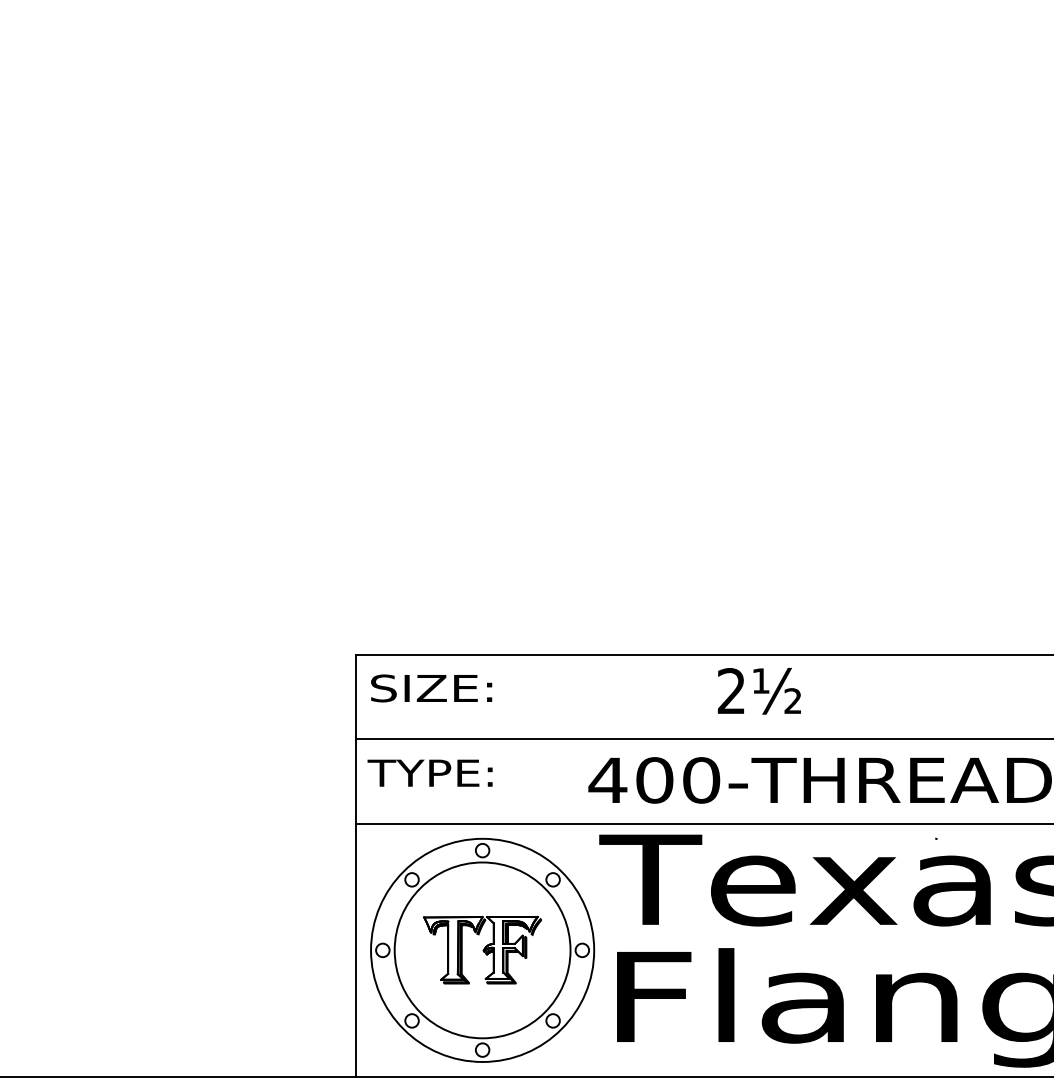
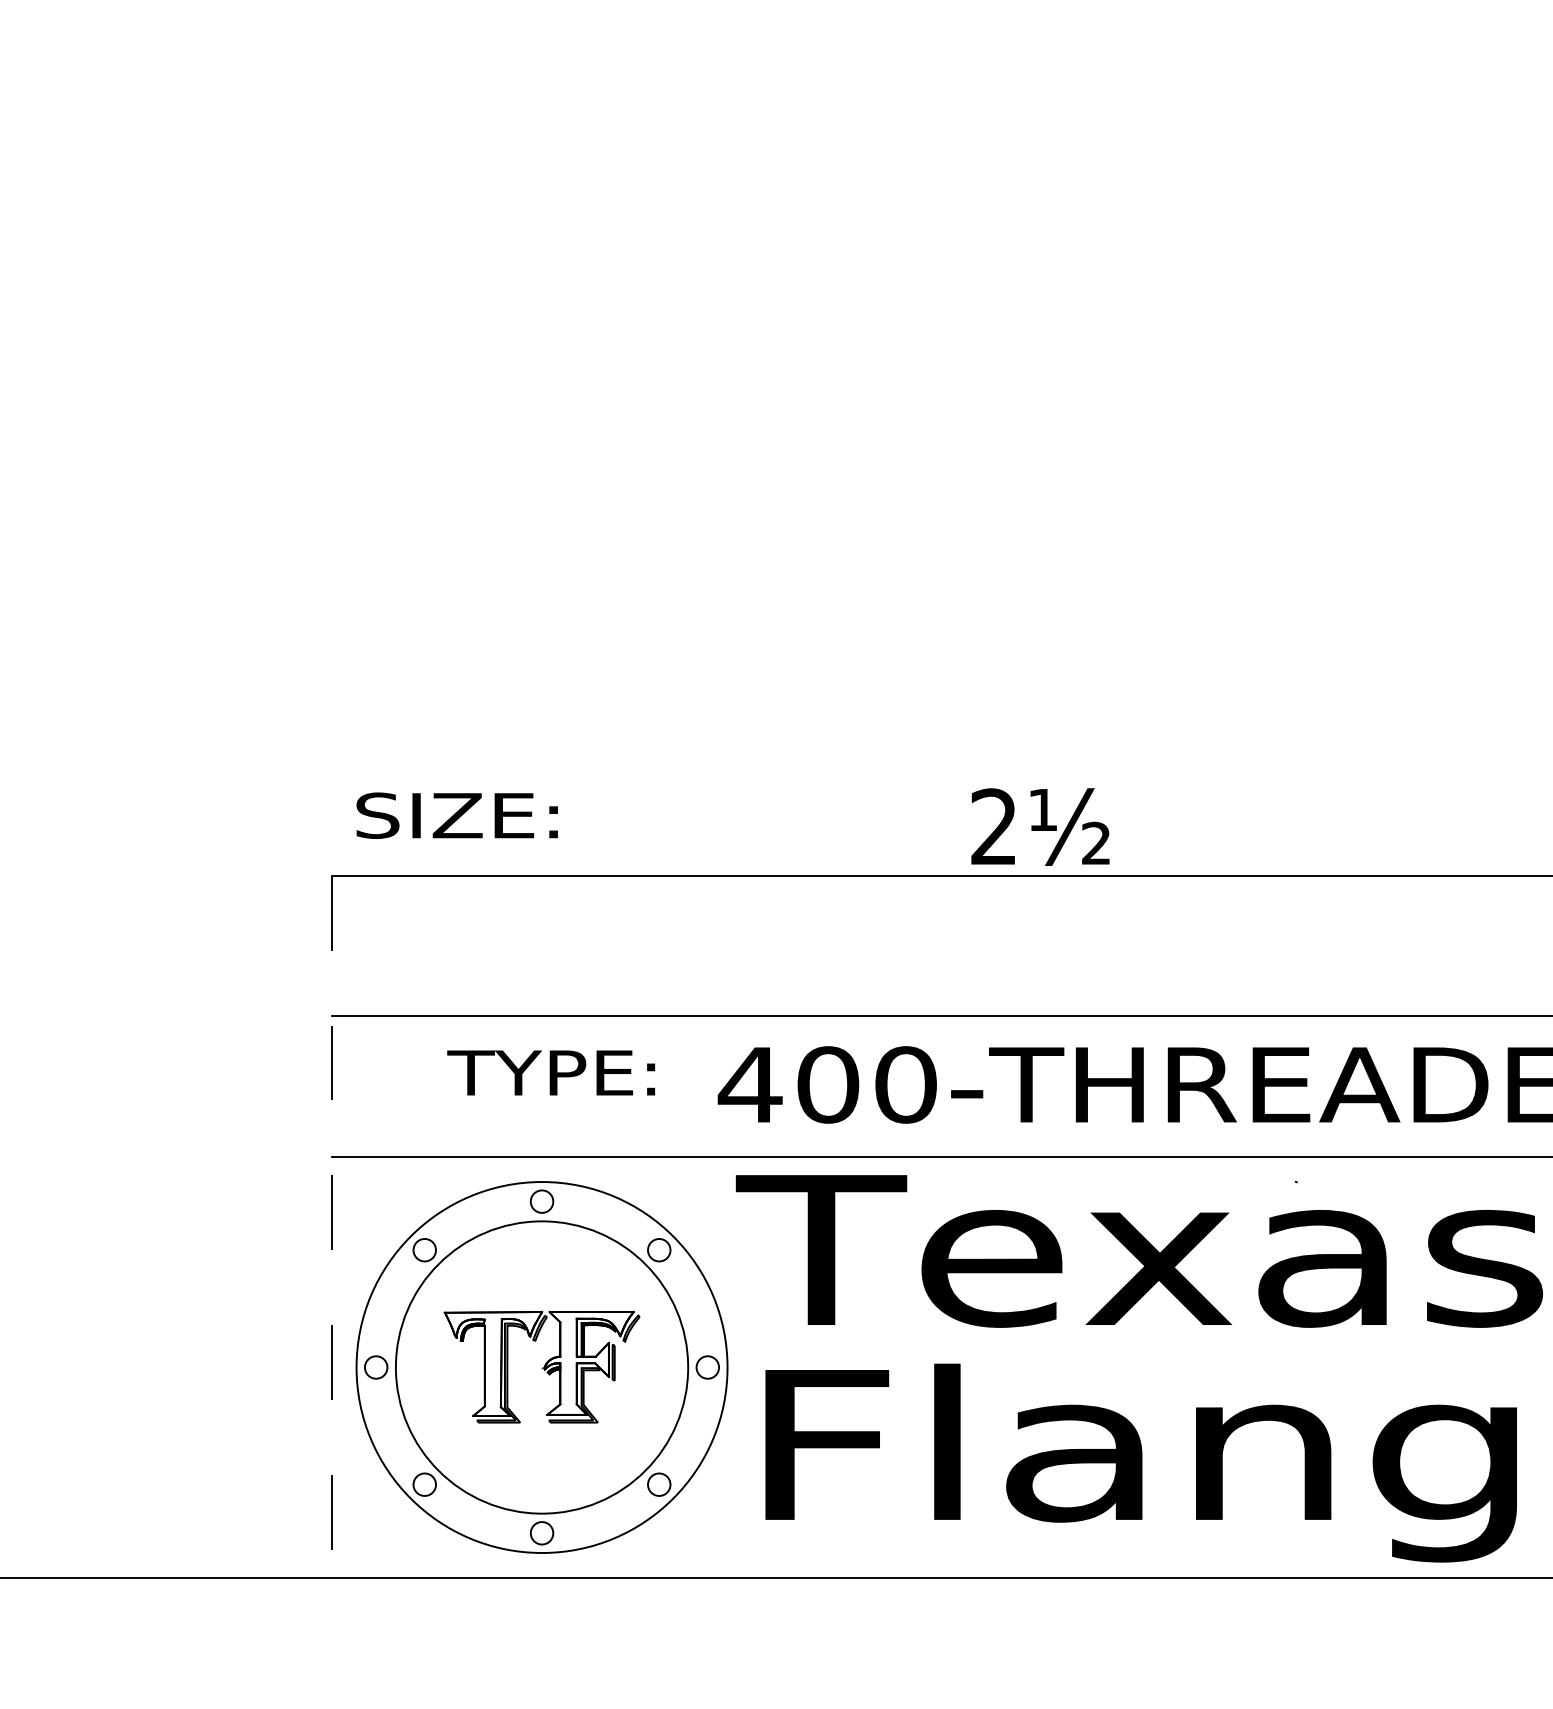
text: (431, 688) -> (457, 815), moved
text: (759, 691) -> (1040, 827), moved
text: (429, 772) -> (550, 1071), moved
line: (356, 866) -> (332, 1228), solid -> dashed

